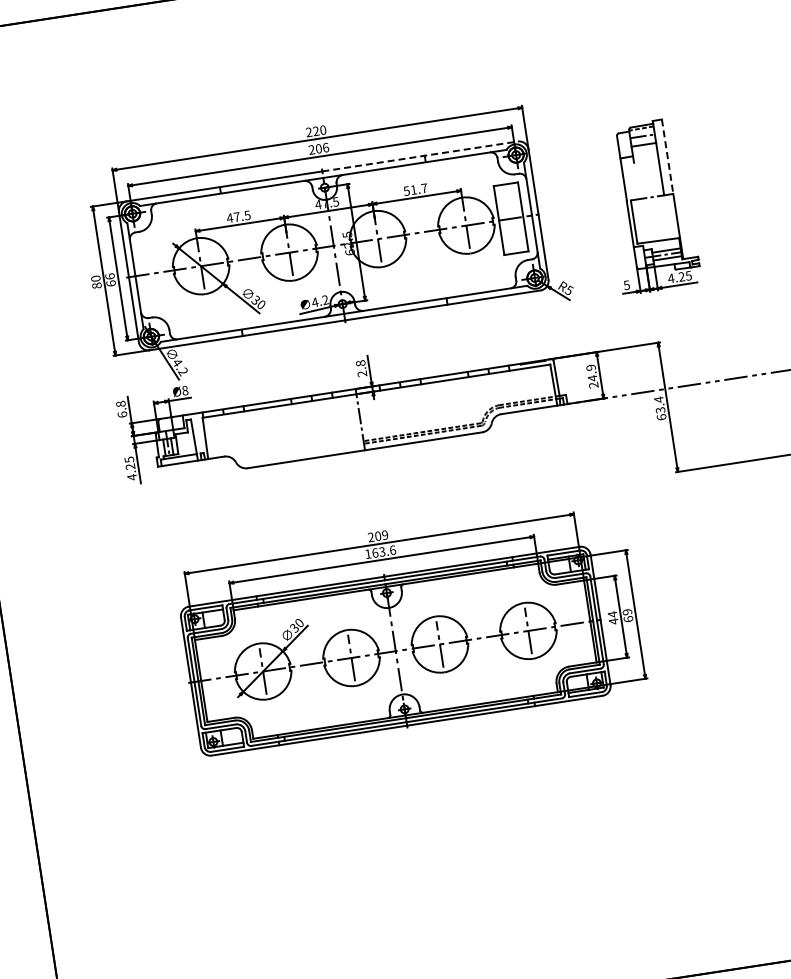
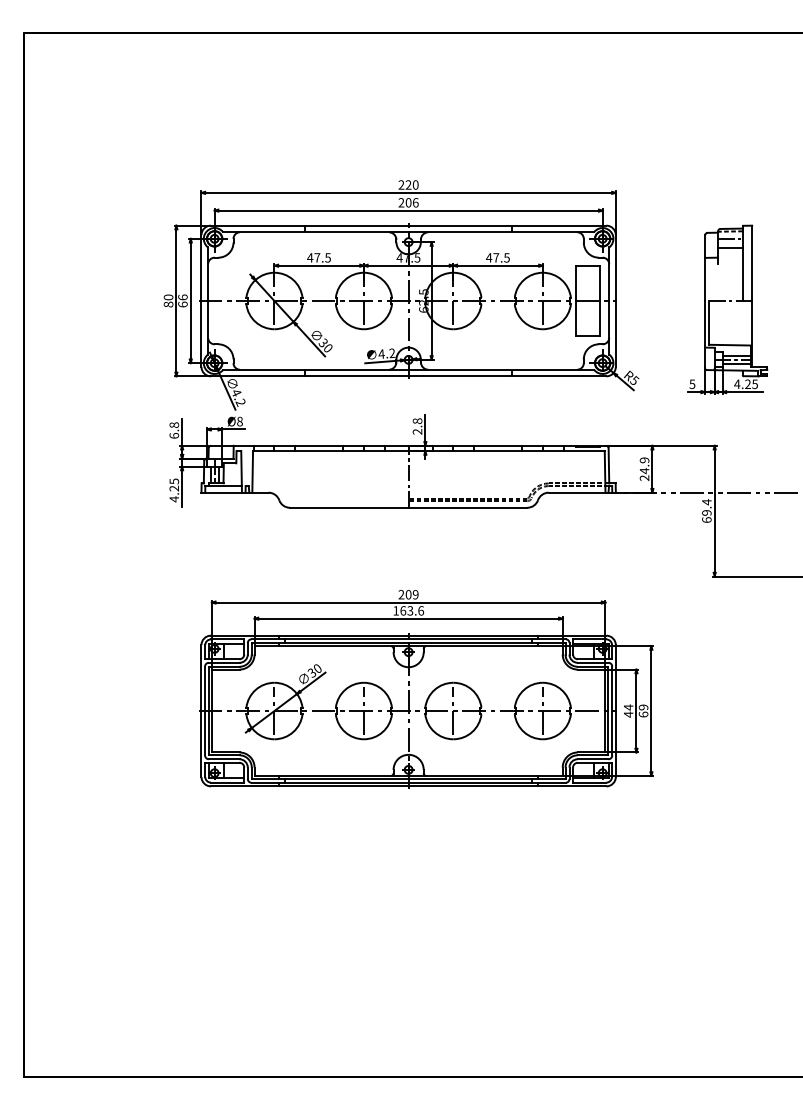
line: (420, 156) -> (507, 225), dashed -> solid
line: (667, 156) -> (752, 263), dashed -> solid
text: (415, 189) -> (497, 257), 51.7 -> 47.5
text: (660, 409) -> (706, 512), 63.4 -> 69.4

